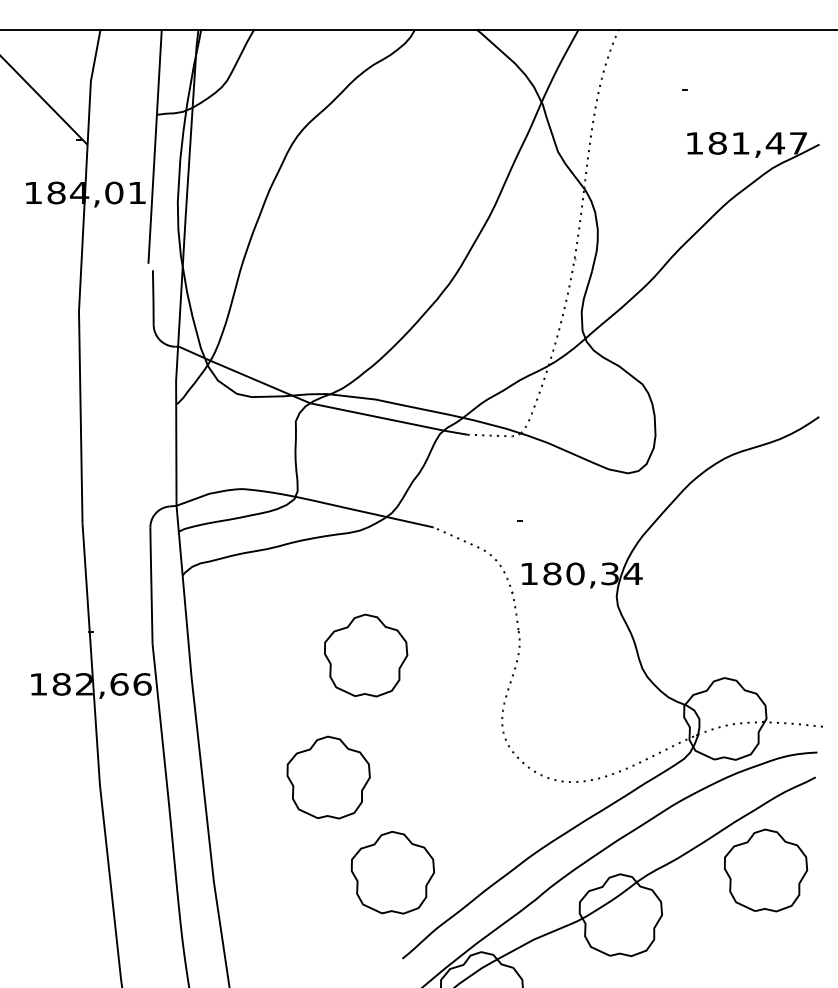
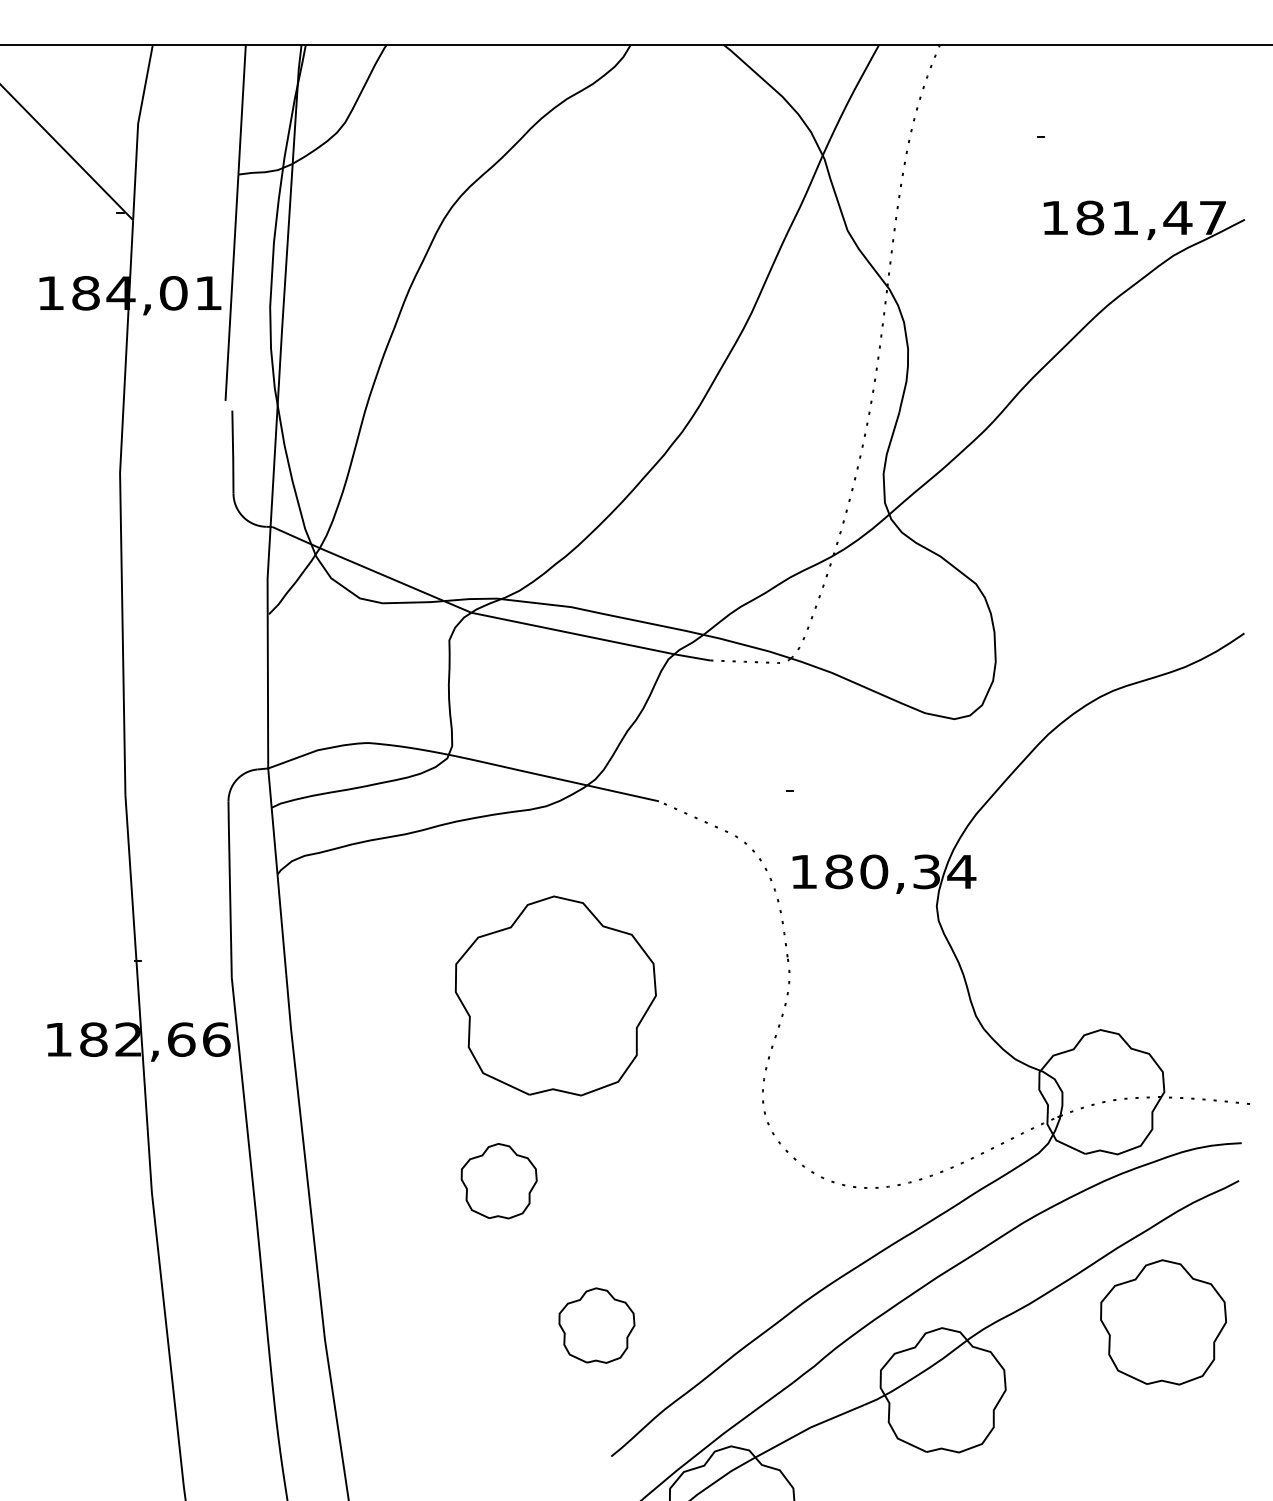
part: (366, 655) -> (556, 995), size x1.6
part: (328, 777) -> (499, 1181), size x0.6
part: (392, 872) -> (596, 1325), size x0.6

